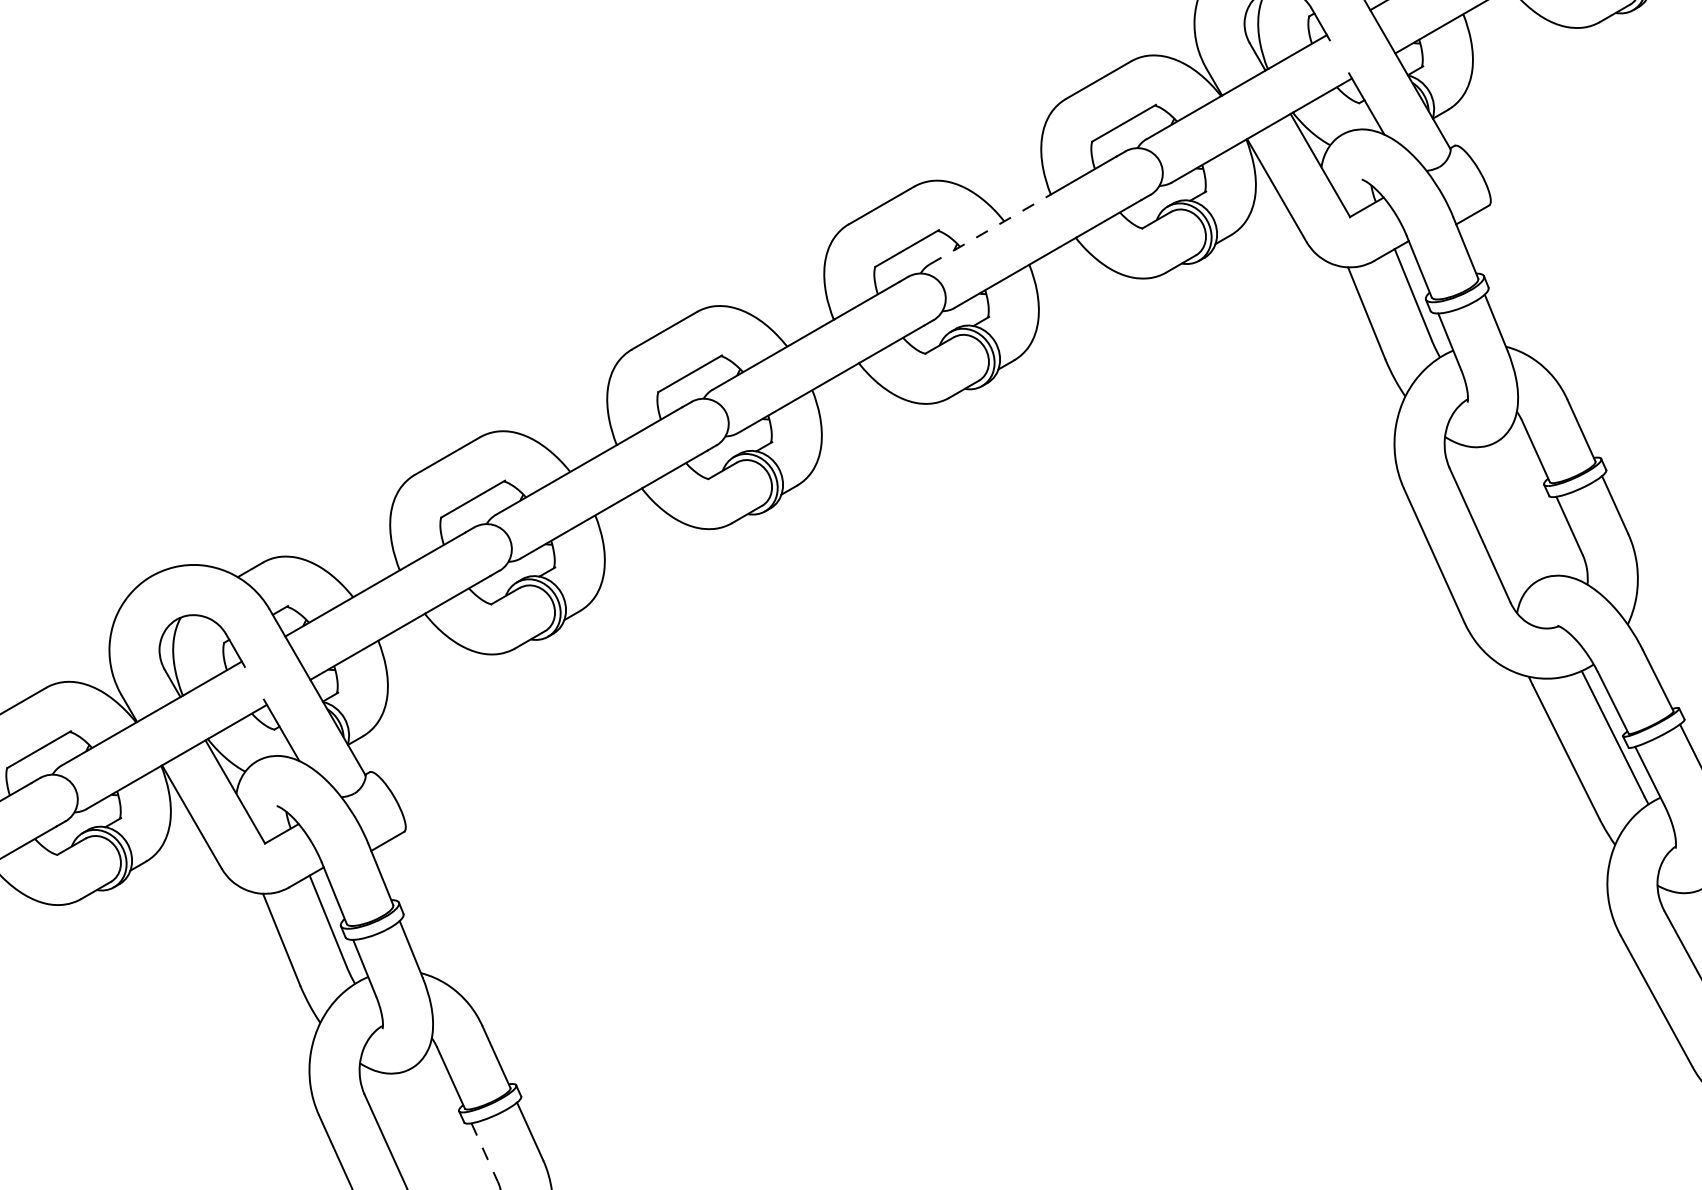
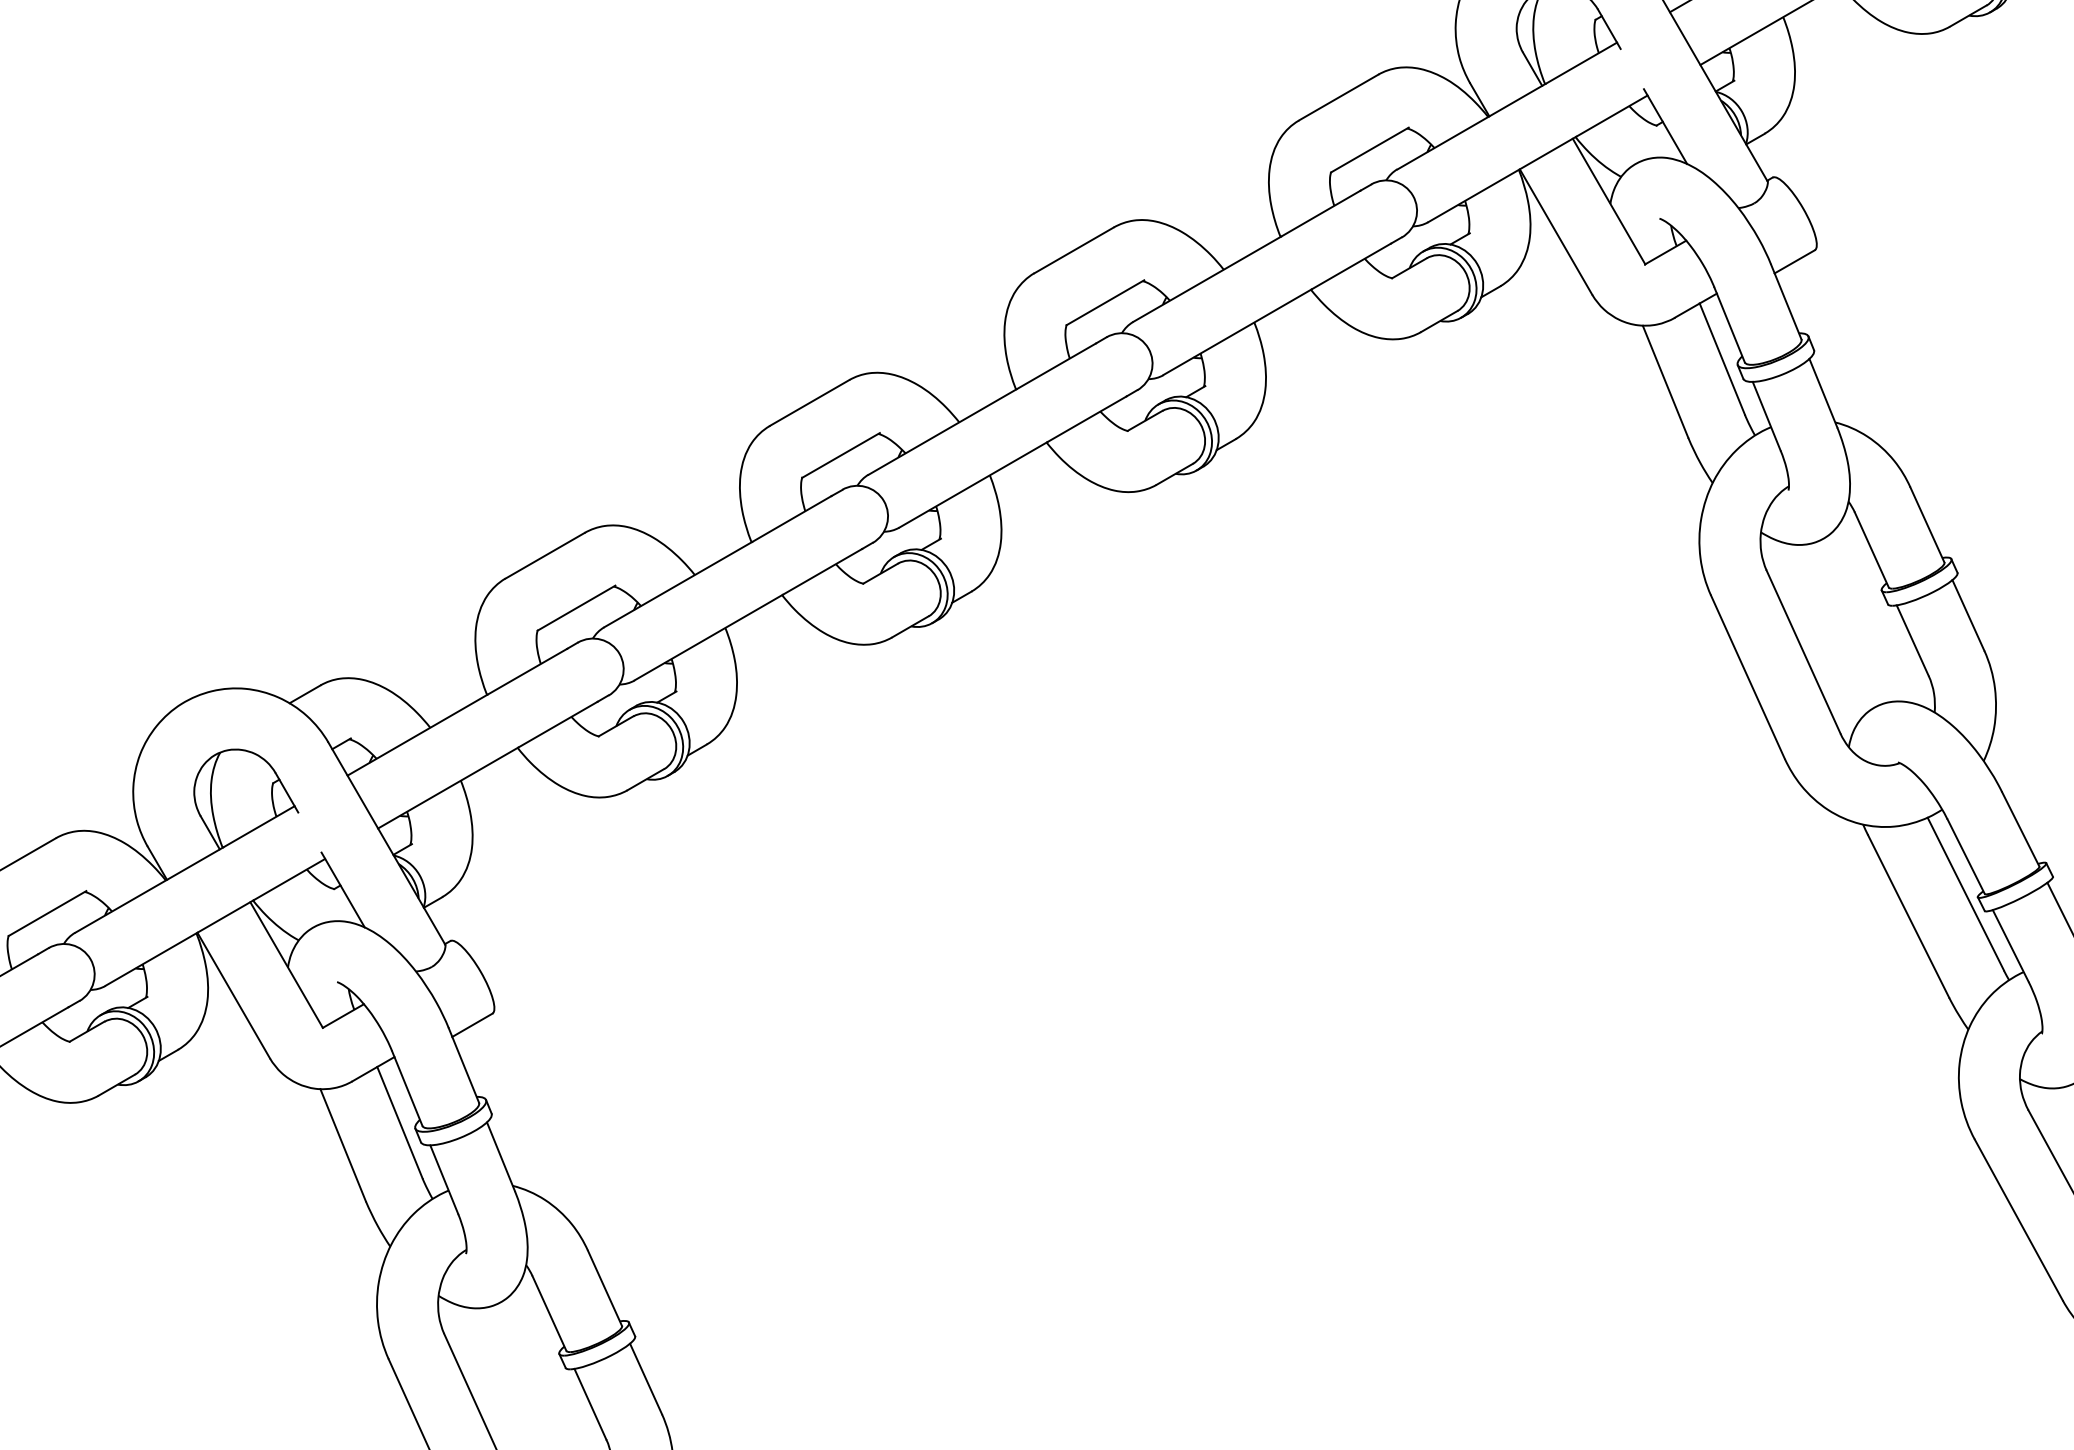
line: (990, 229) -> (1207, 279), dashed -> solid
line: (484, 1152) -> (590, 1404), dashed -> solid

